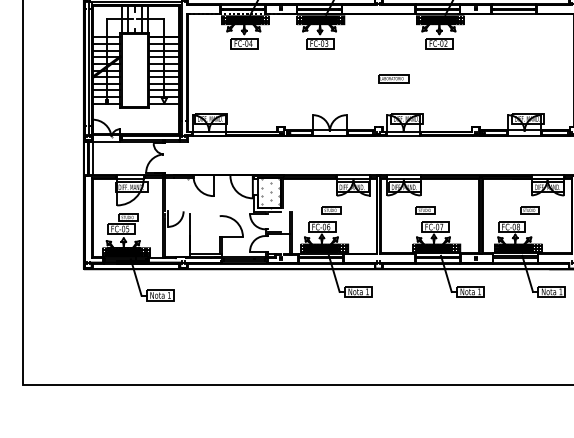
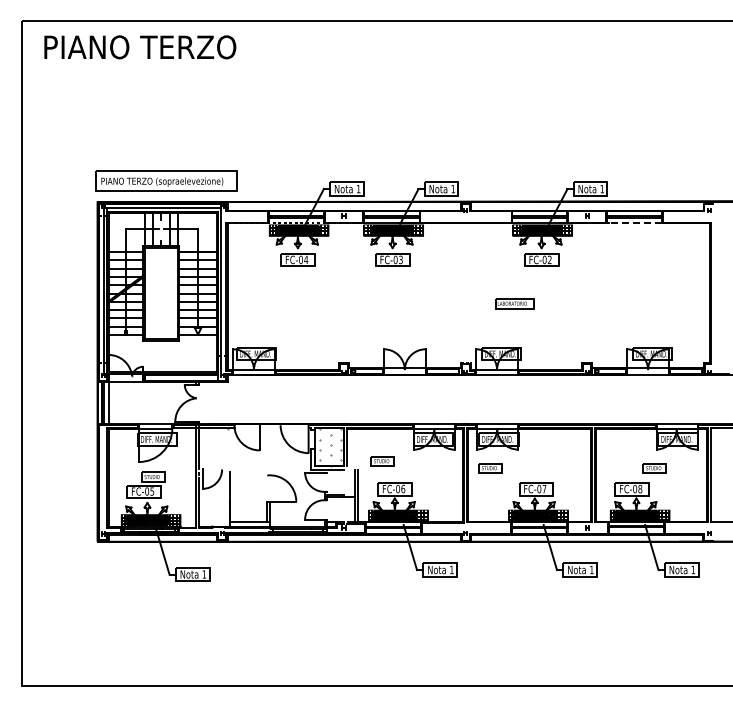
line: (513, 14) -> (634, 223), solid -> dashed
part: (393, 78) -> (514, 303), moved
part: (331, 210) -> (382, 461), moved
part: (425, 210) -> (490, 468), moved

